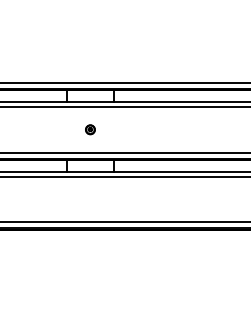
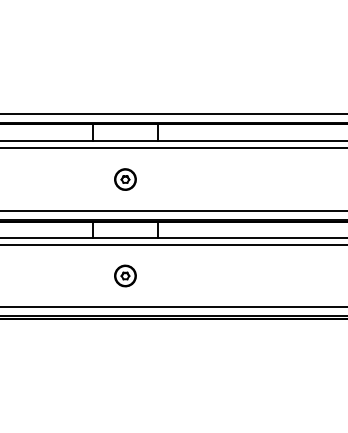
part: (90, 129) -> (125, 179), size x1.67
part: (90, 199) -> (125, 275), added

